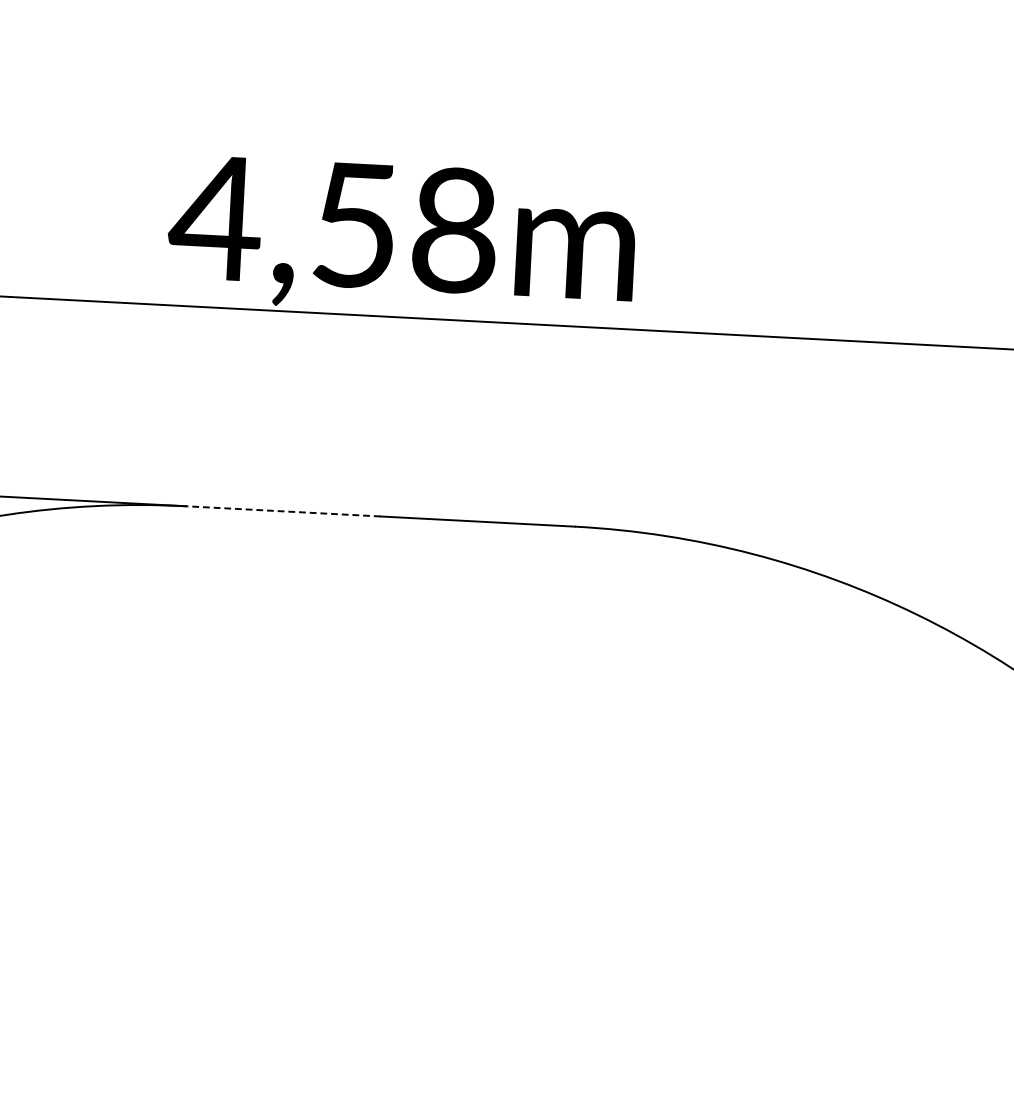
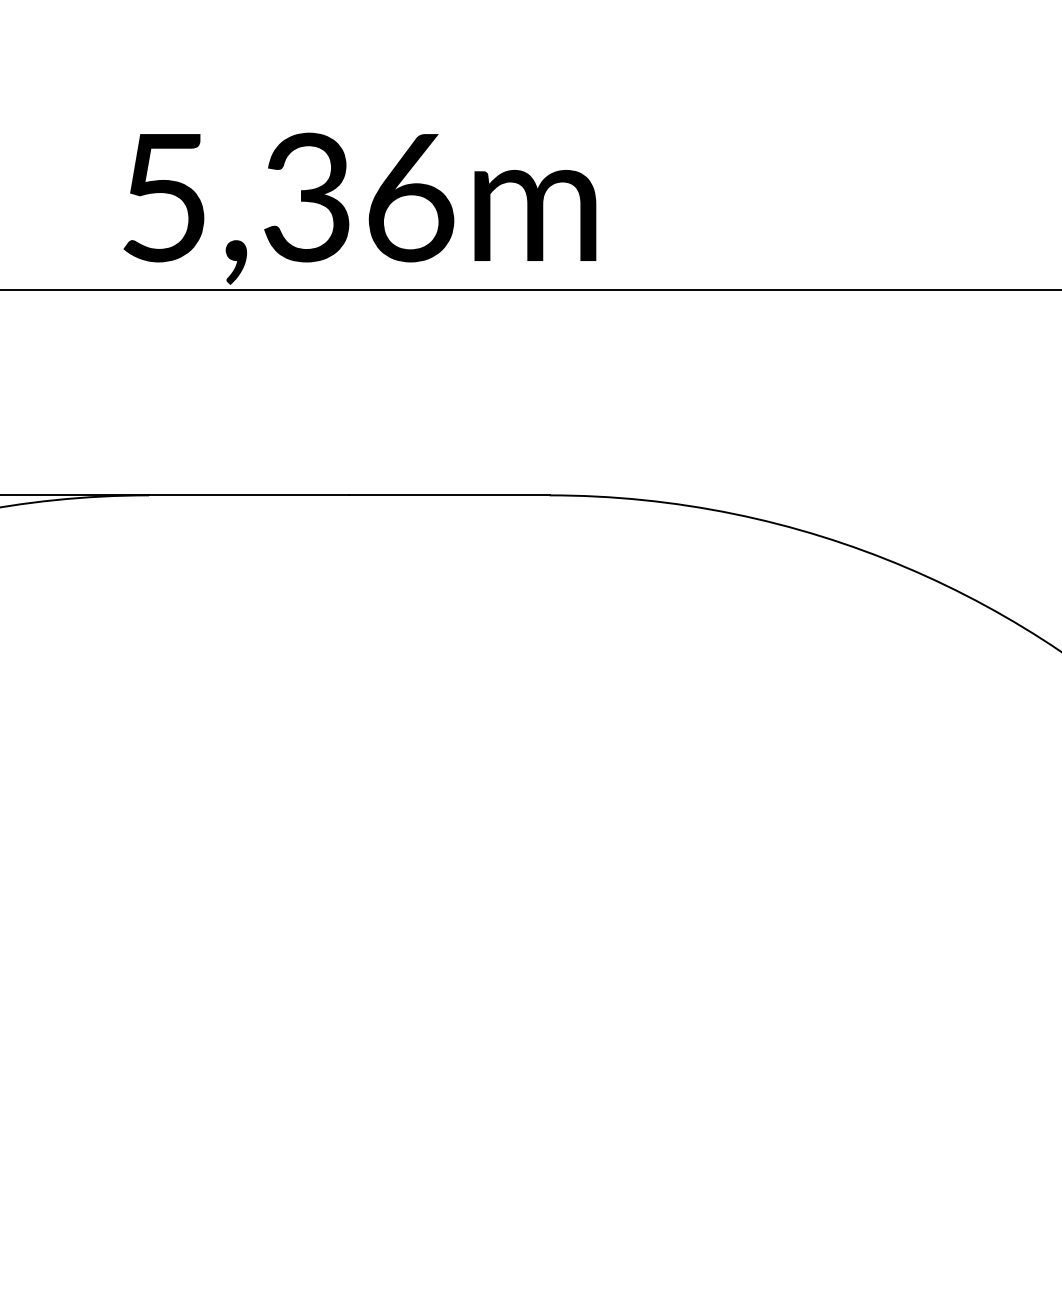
text: (332, 224) -> (284, 197), 4,58m -> 5,36m
line: (282, 511) -> (248, 495), dashed -> solid

